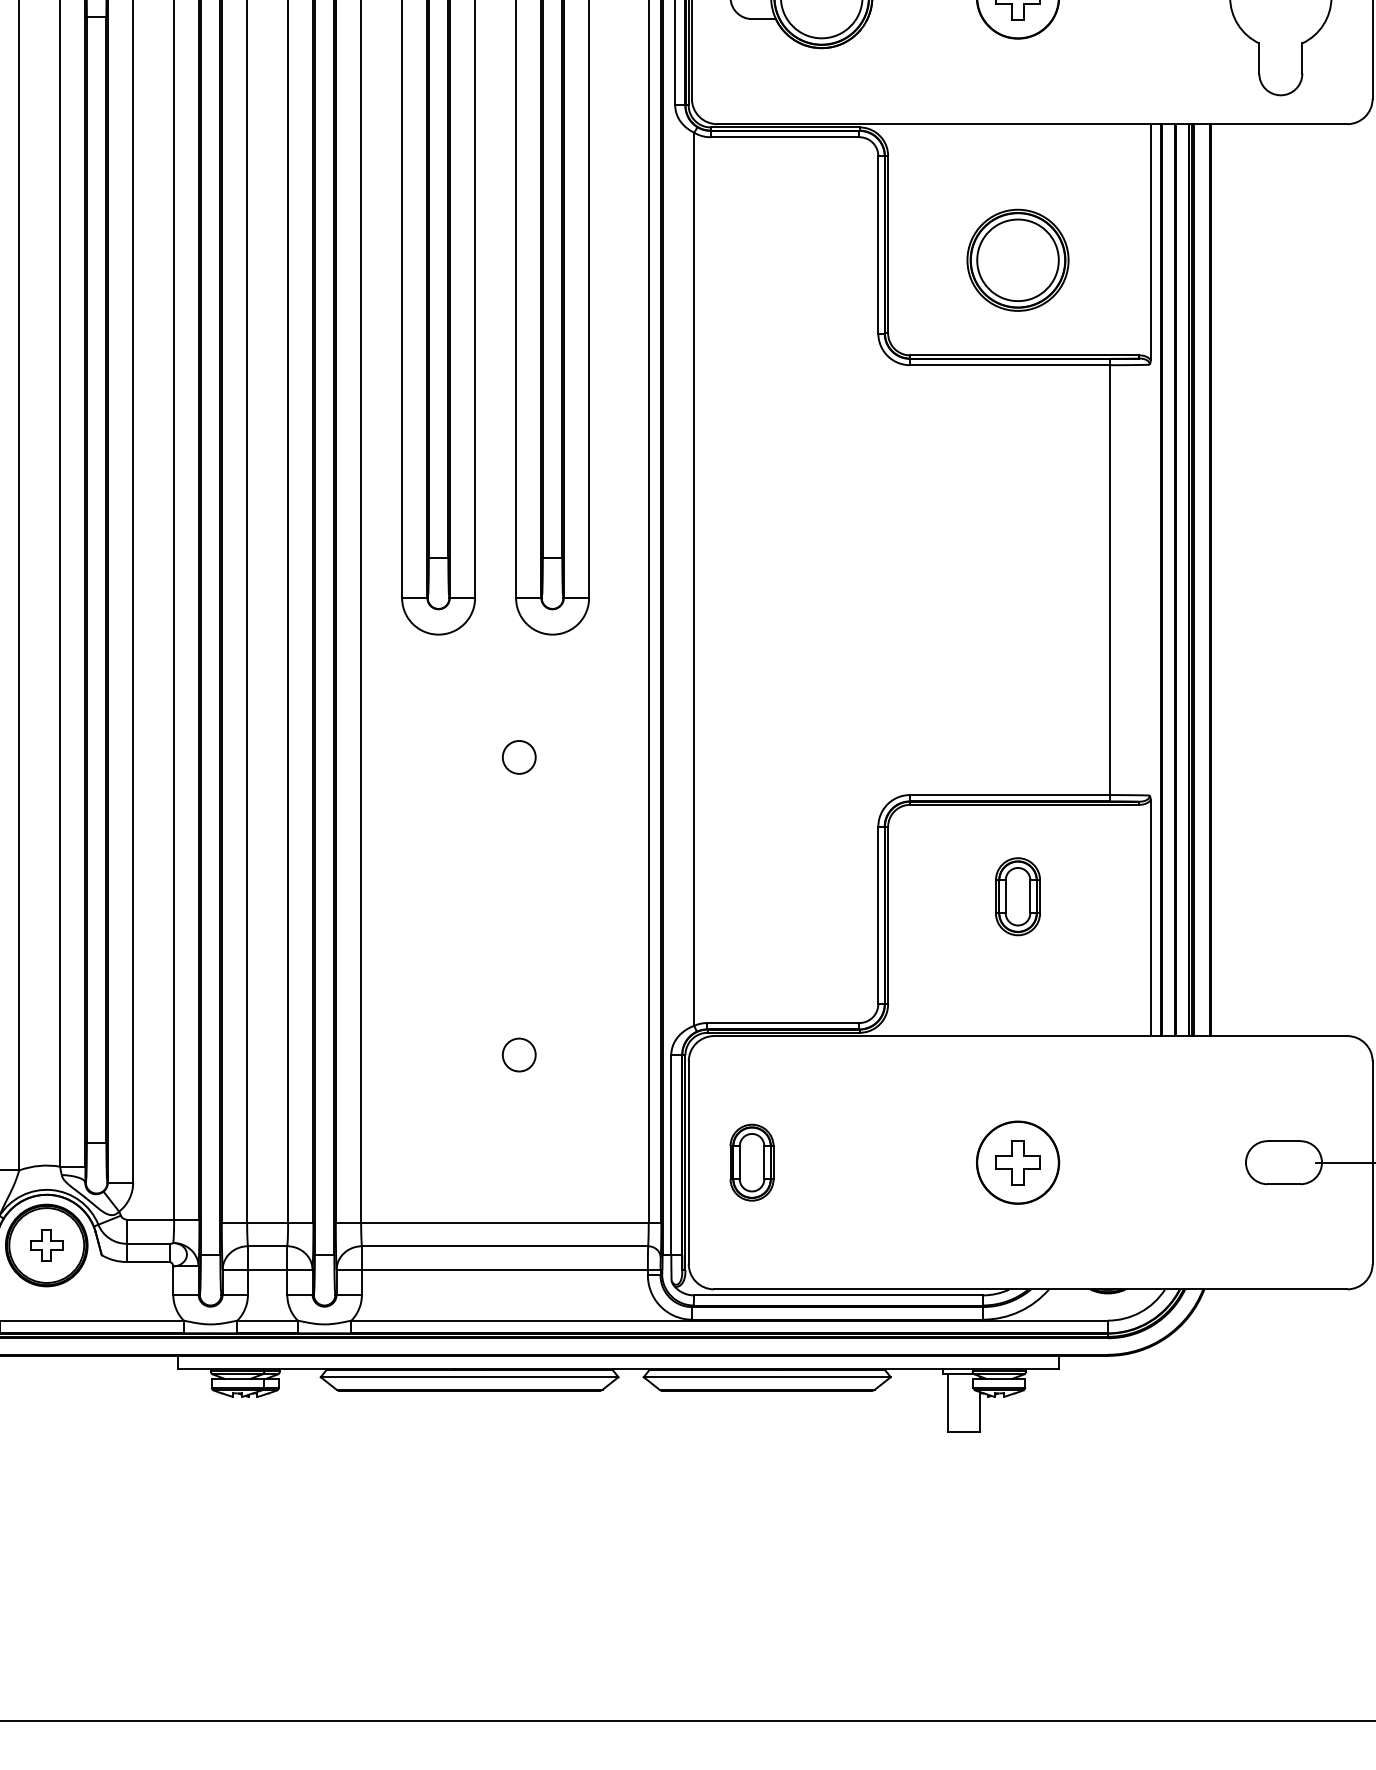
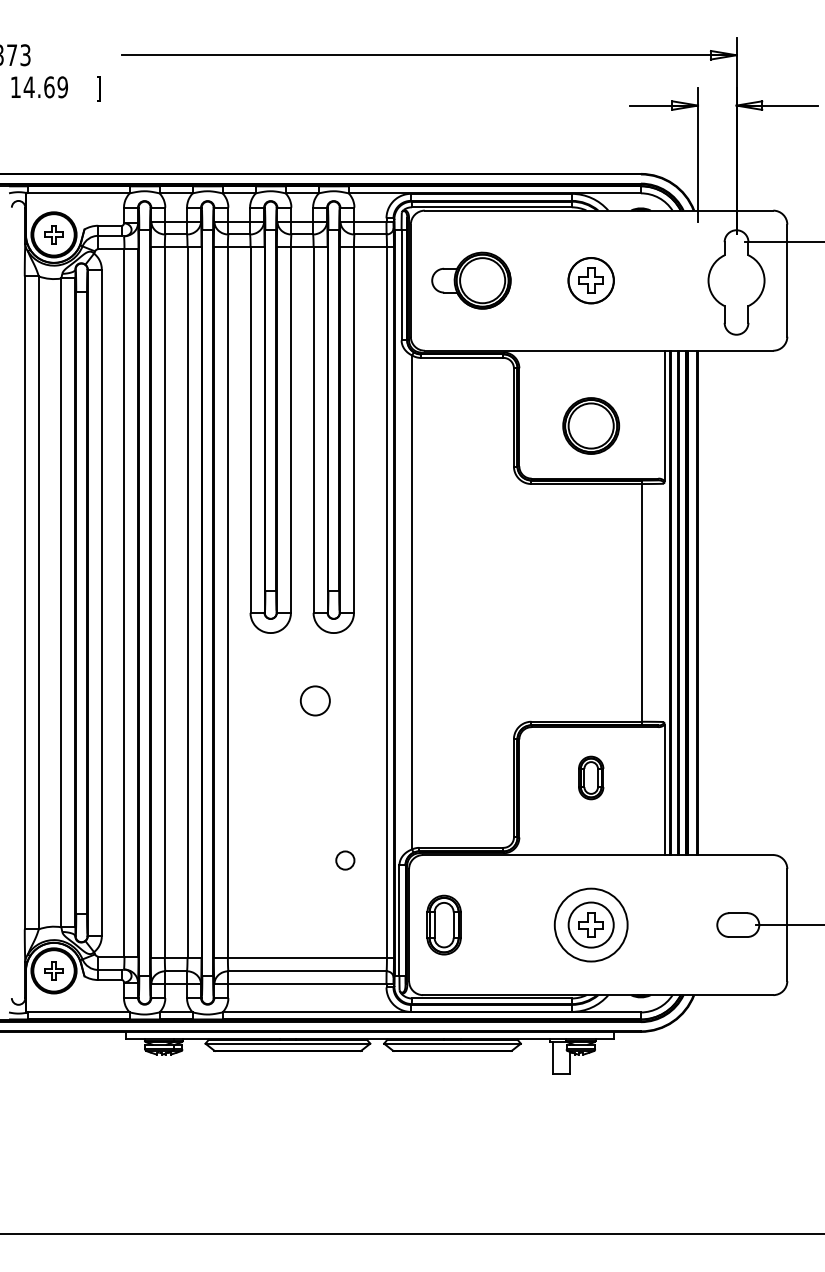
circle: (519, 756) -> (315, 700), size x1.6
circle: (519, 1054) -> (345, 860), moved
part: (750, 1161) -> (443, 924), size x1.4
circle: (1016, 1161) -> (590, 924), size x1.6

